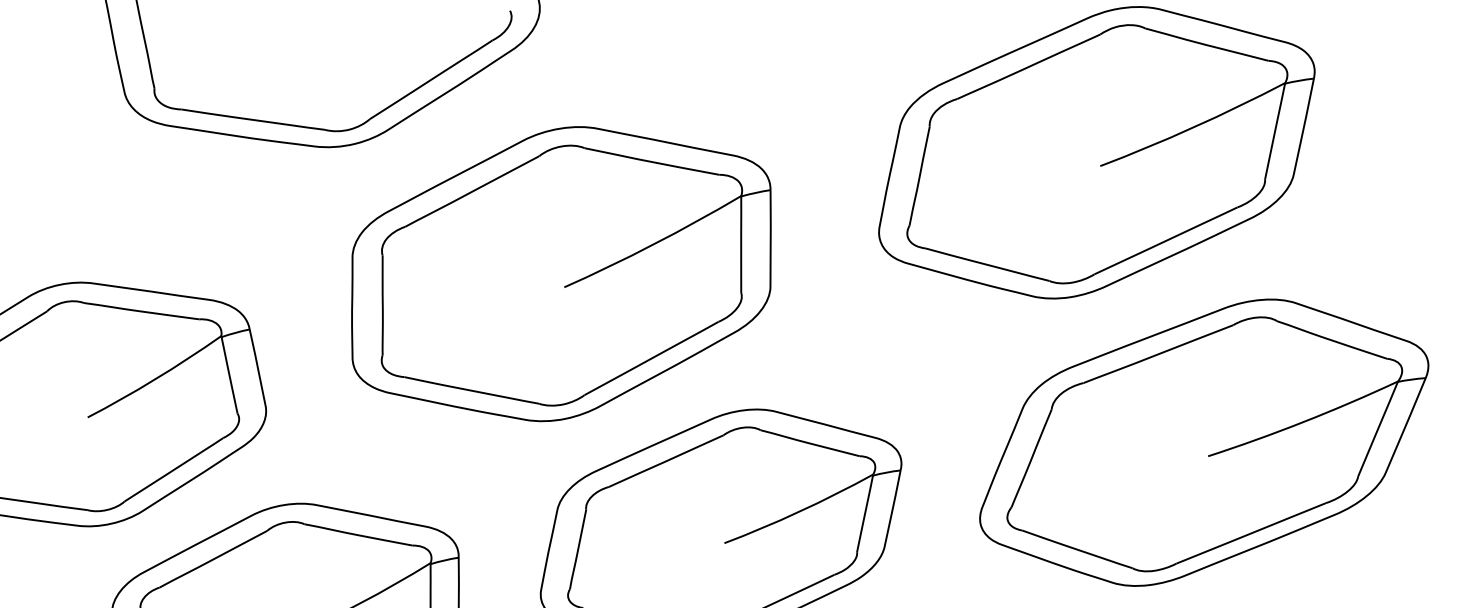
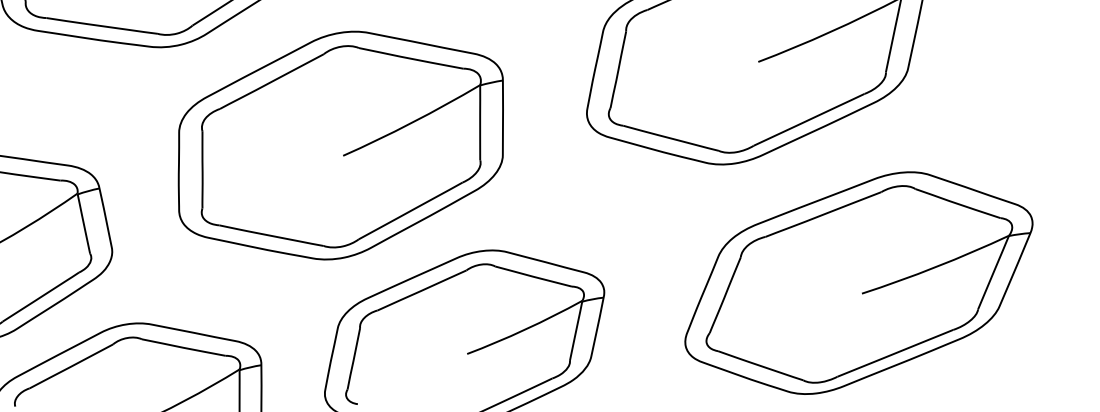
part: (1204, 442) -> (859, 282), moved

